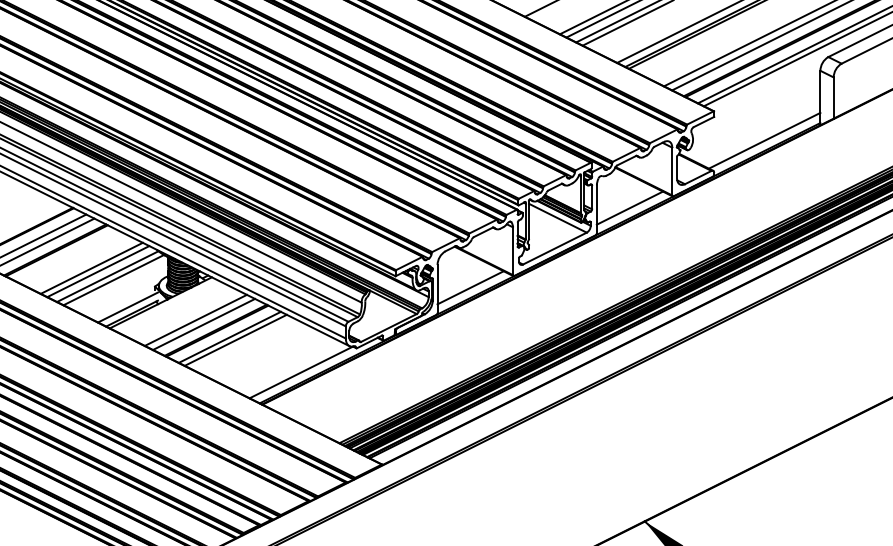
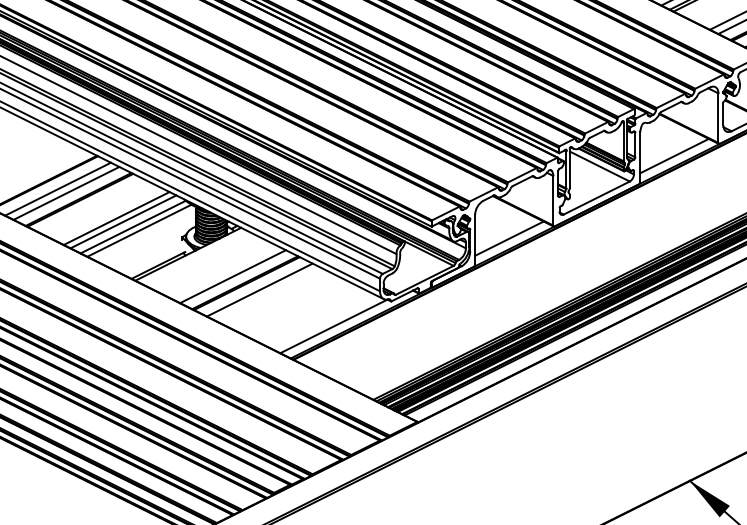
line: (127, 307) -> (153, 259), removed
line: (195, 319) -> (224, 271), removed
line: (235, 339) -> (265, 292), removed

